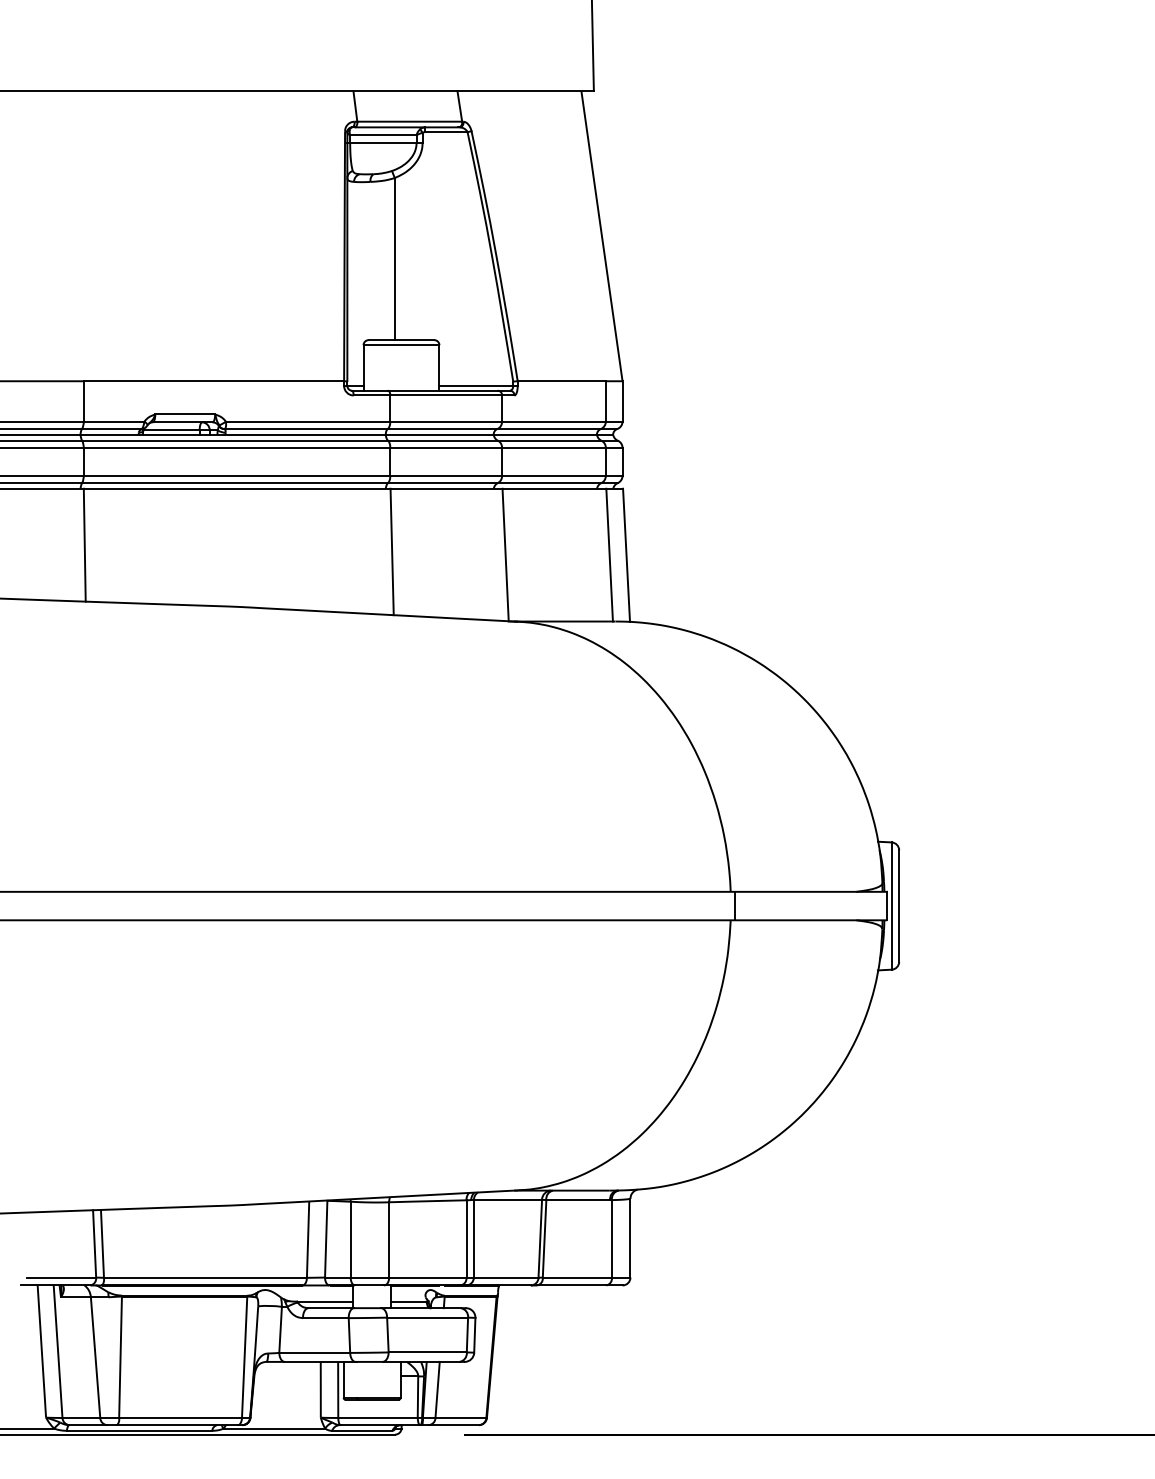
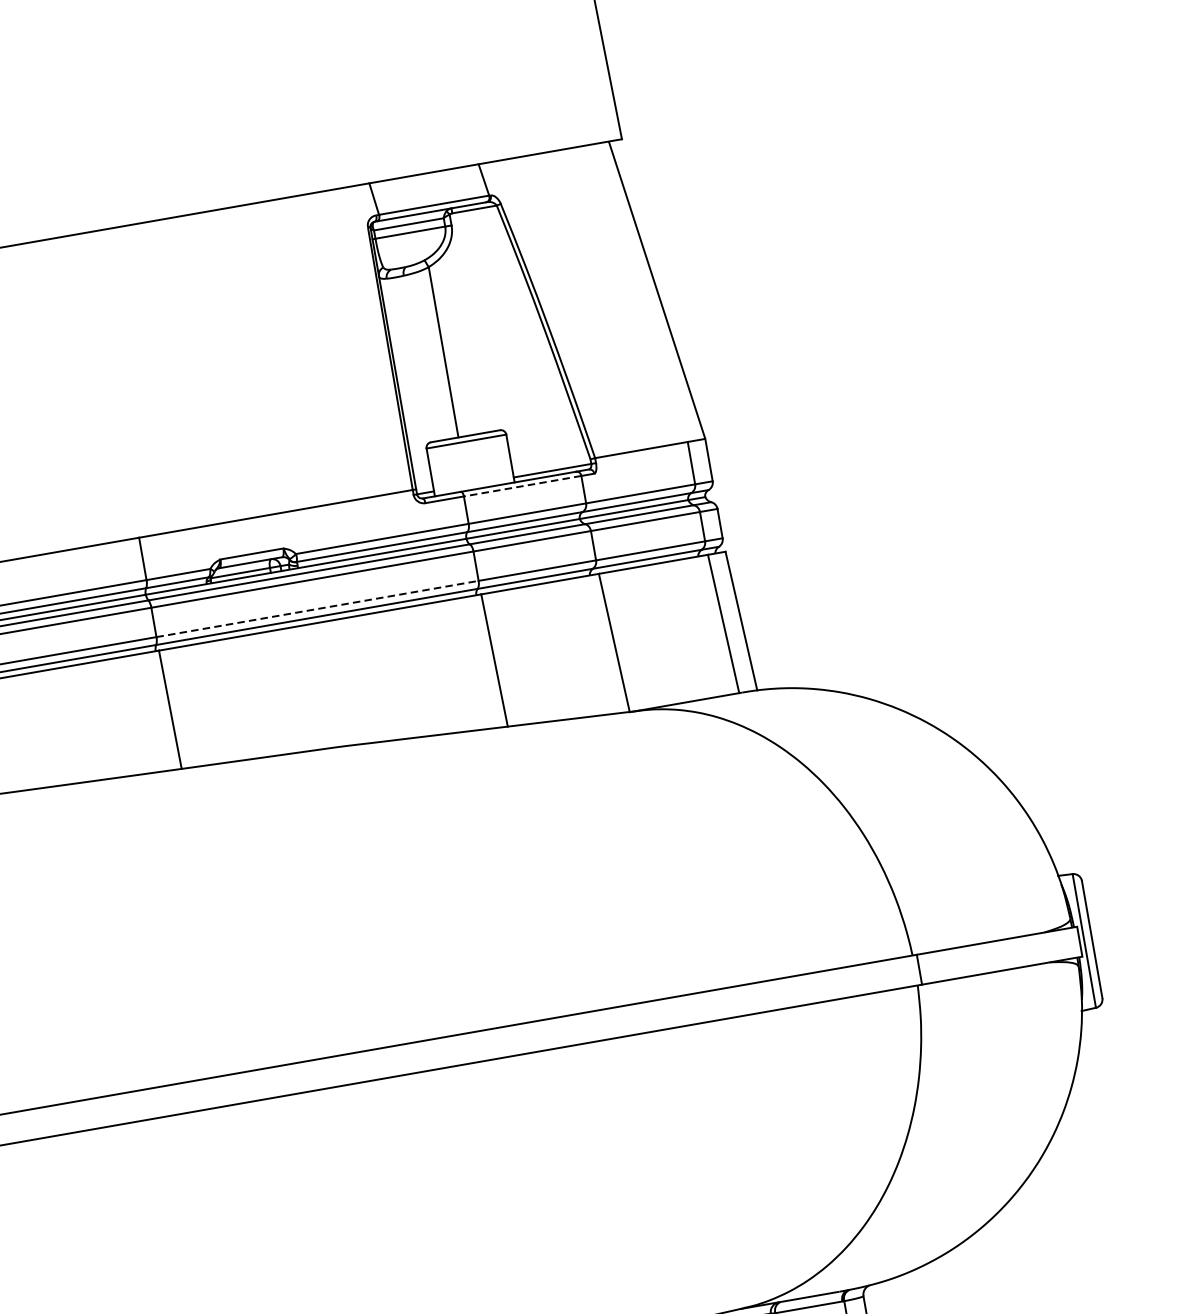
line: (446, 395) -> (522, 486), solid -> dashed
line: (237, 475) -> (318, 608), solid -> dashed

